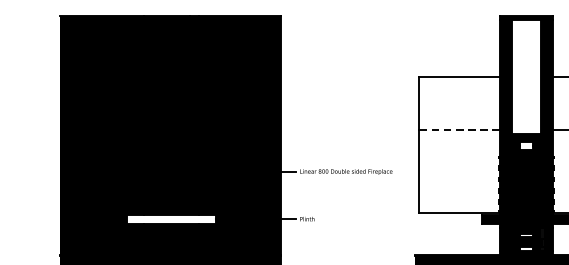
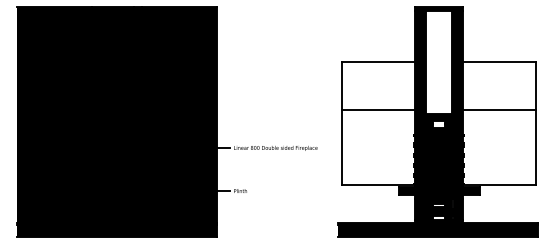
line: (459, 130) -> (378, 110), dashed -> solid
fill: (171, 219) -> (117, 191), added

